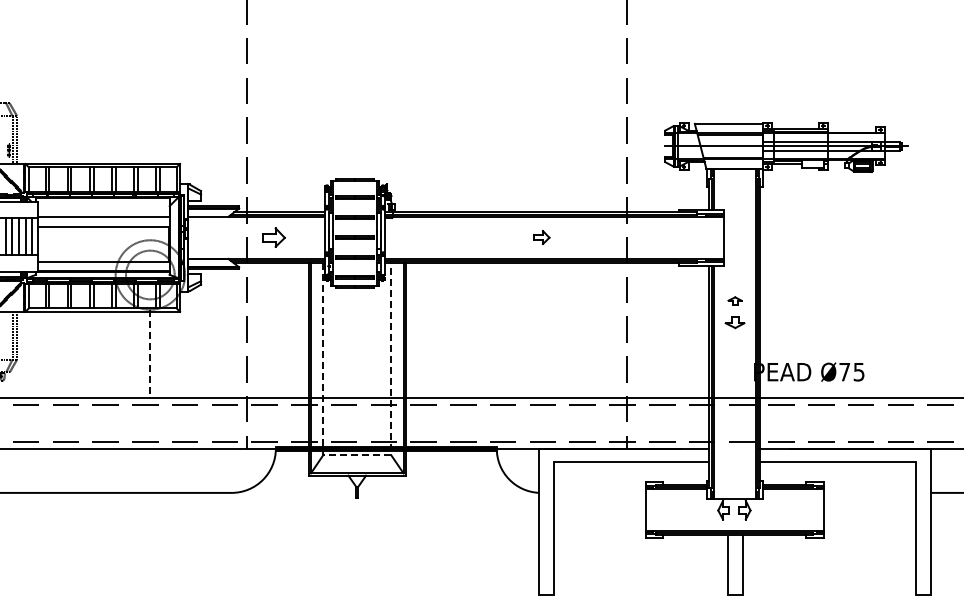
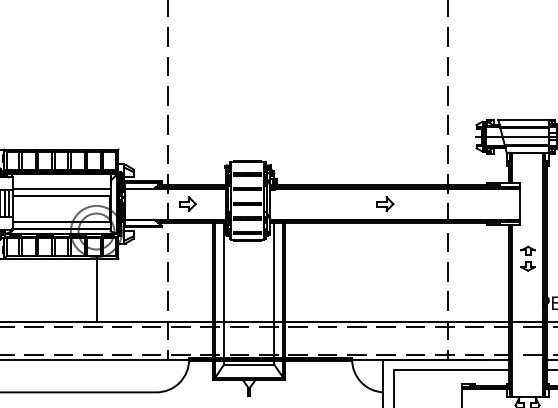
part: (541, 237) -> (385, 203), size x1.43
part: (734, 300) -> (527, 250), size x1.43
line: (150, 354) -> (96, 290), dashed -> solid
line: (357, 455) -> (249, 364), dashed -> solid

